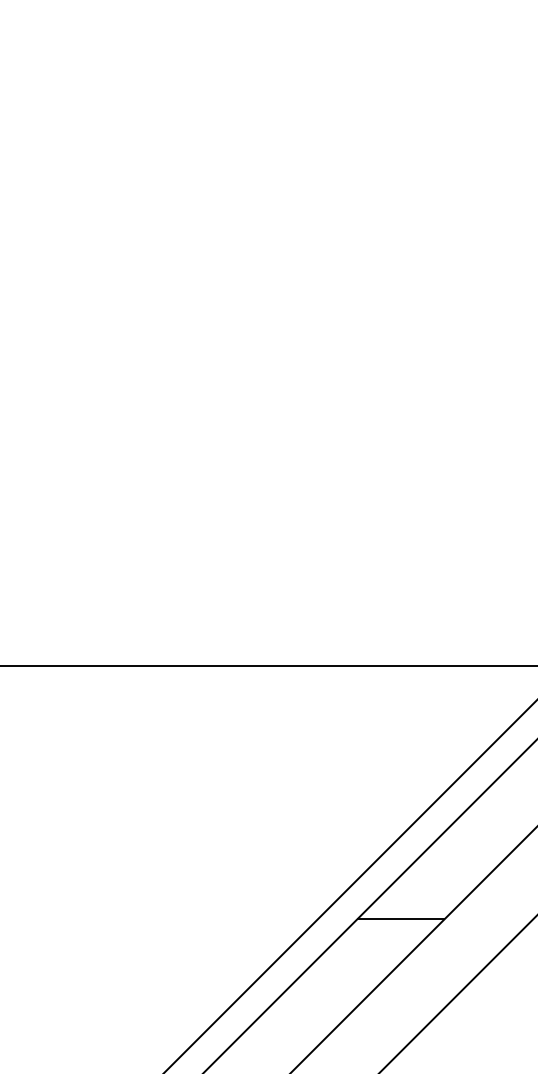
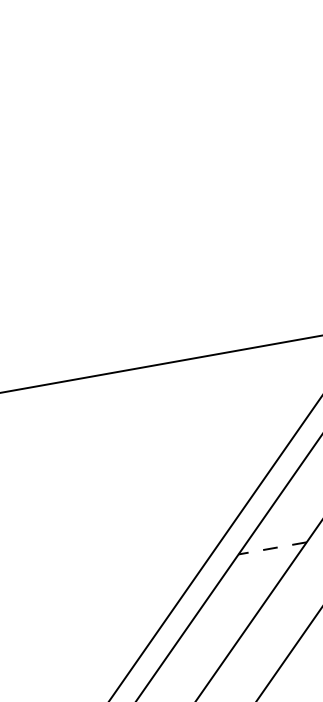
line: (400, 919) -> (272, 548), solid -> dashed

